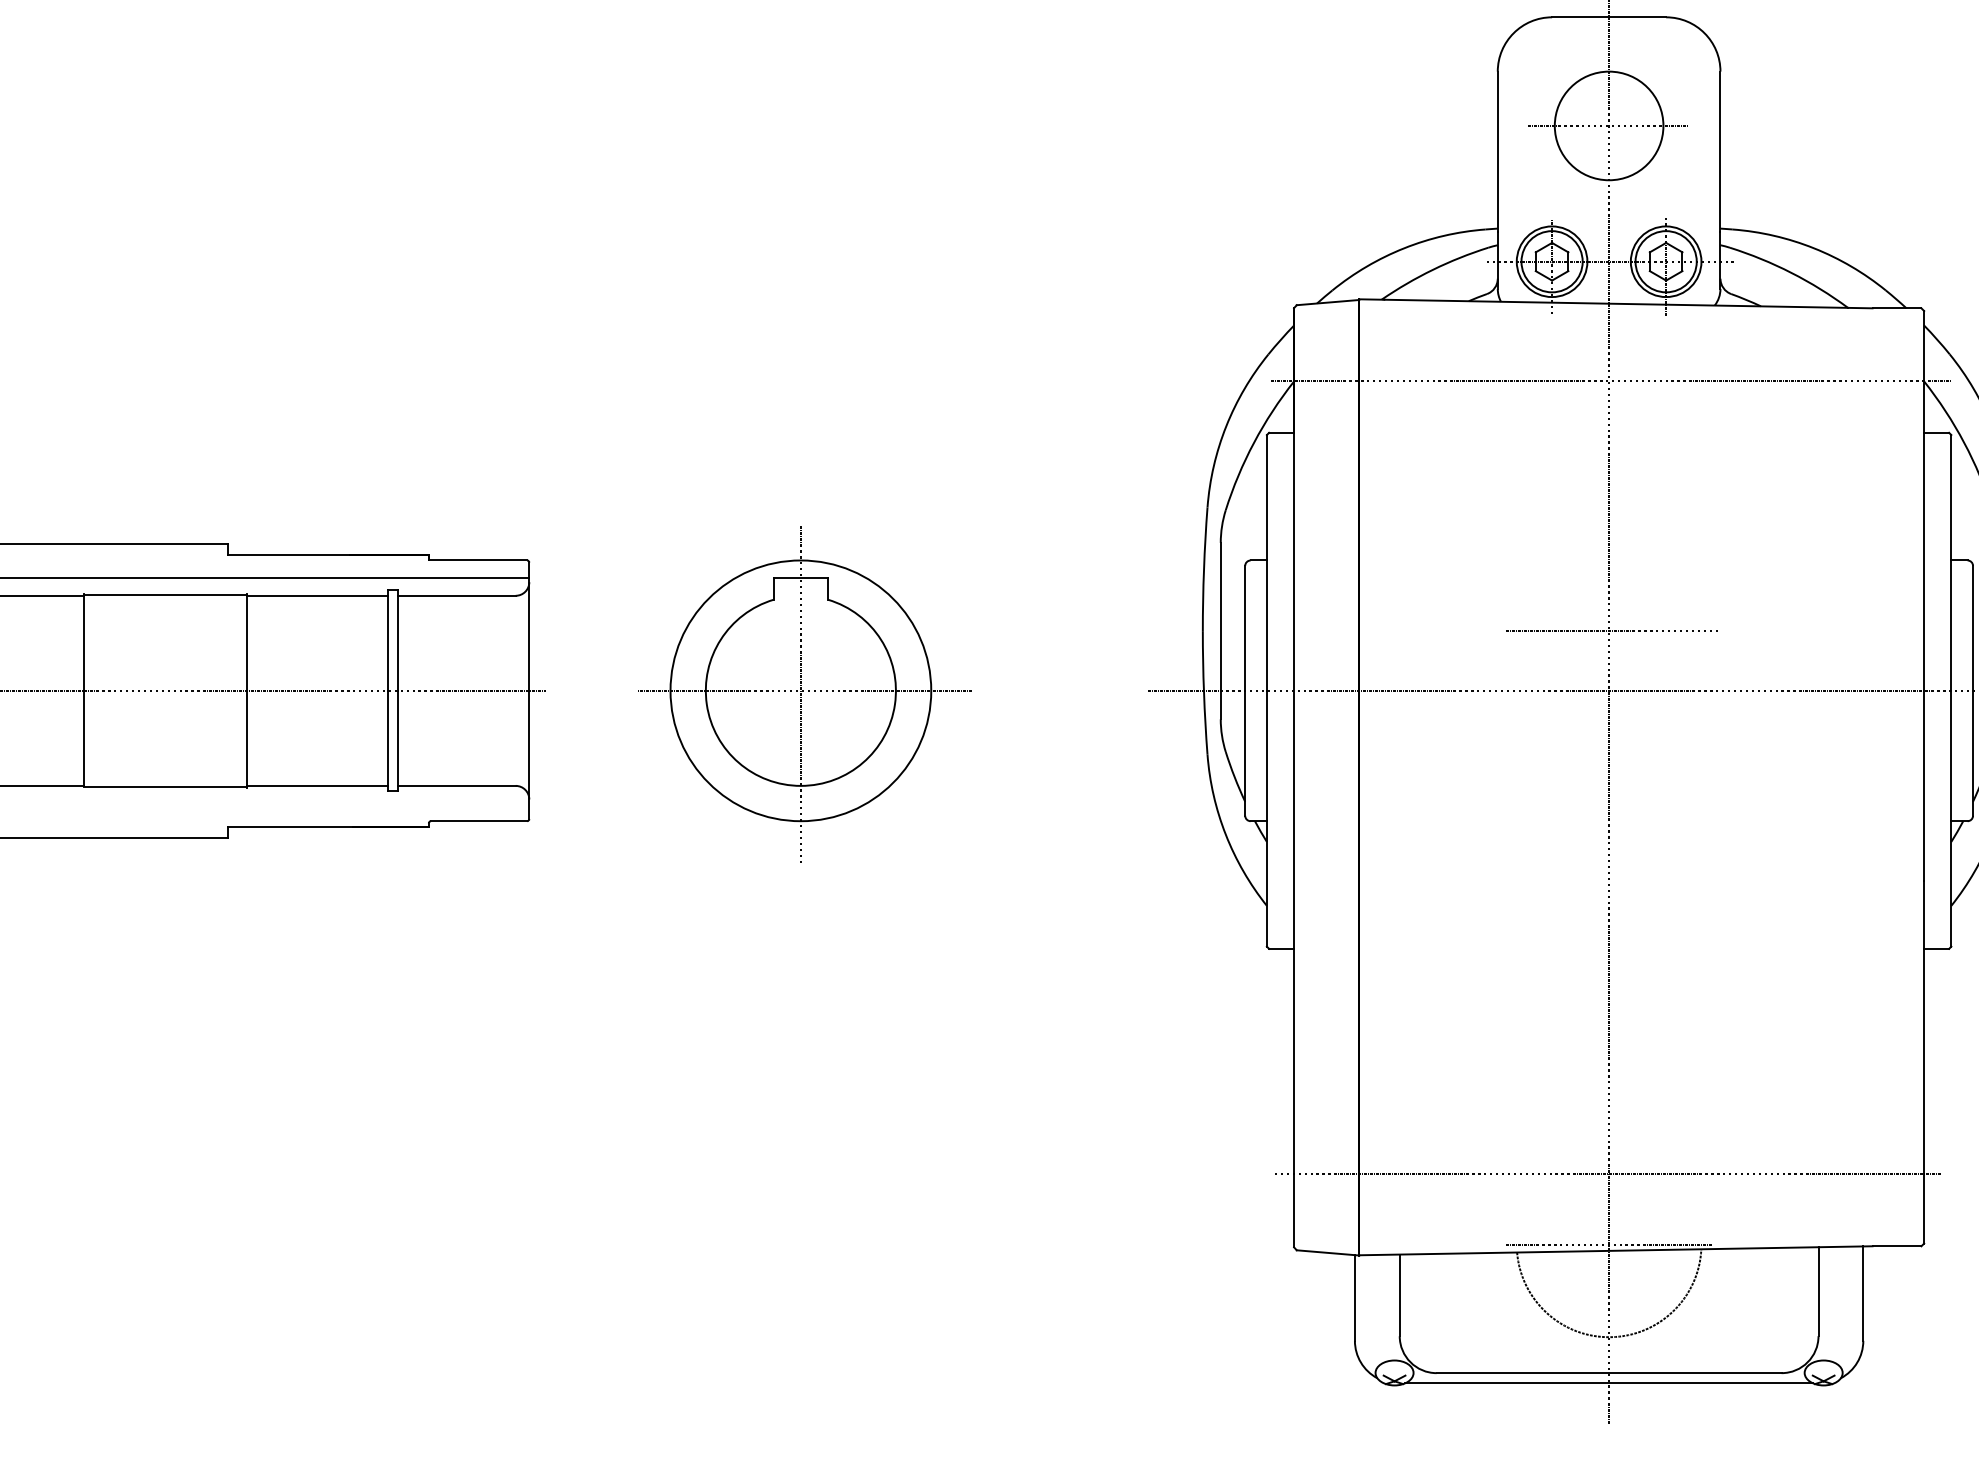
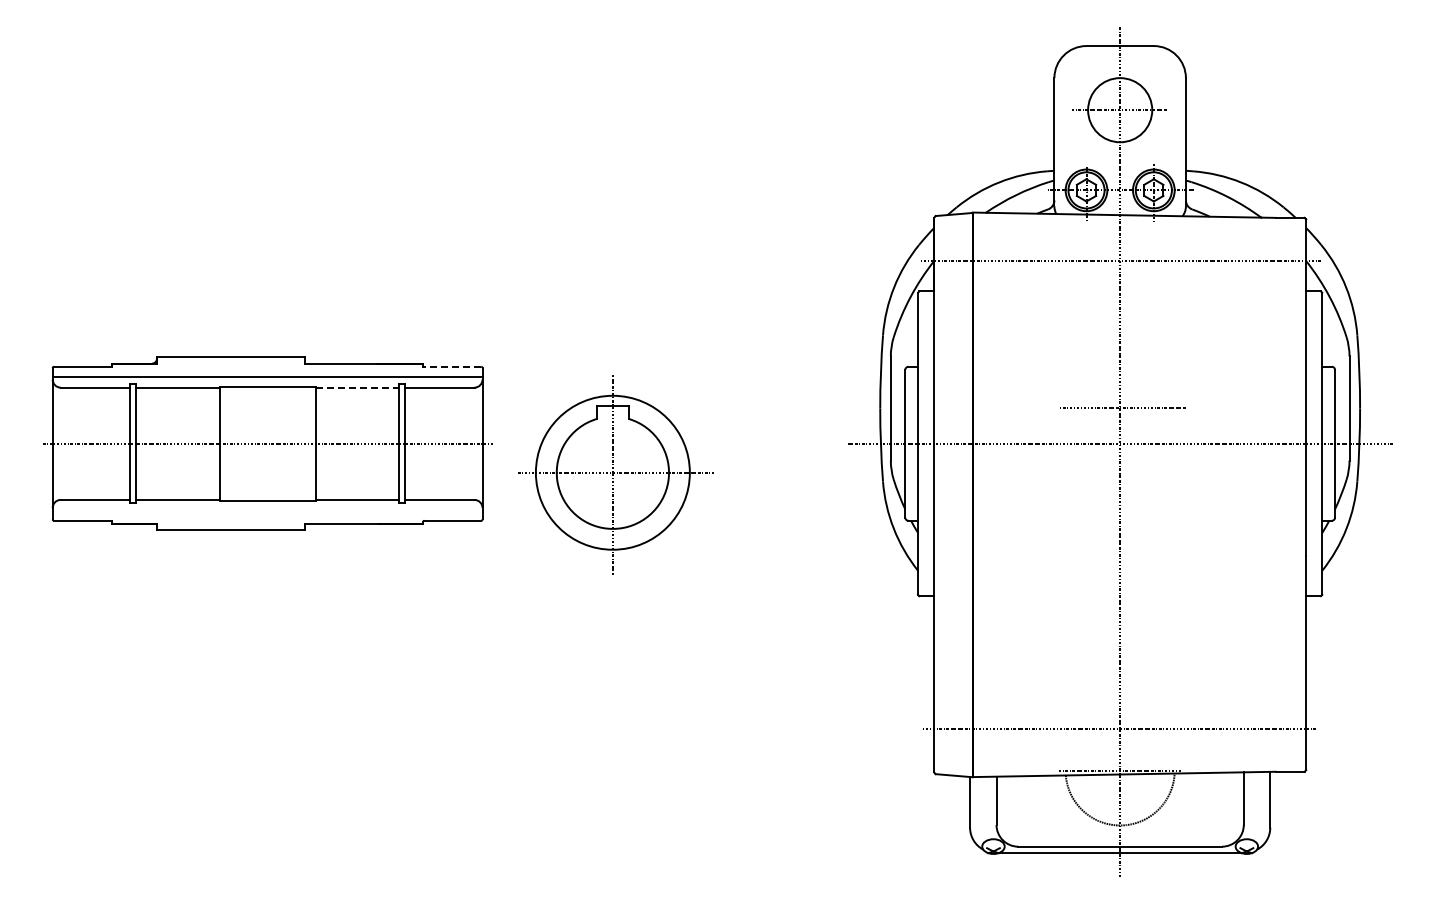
line: (476, 559) -> (451, 366), solid -> dashed
line: (317, 595) -> (357, 387), solid -> dashed
part: (805, 693) -> (615, 474), moved

